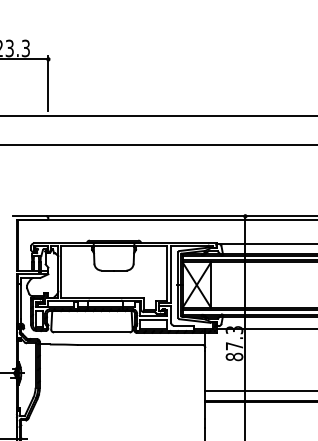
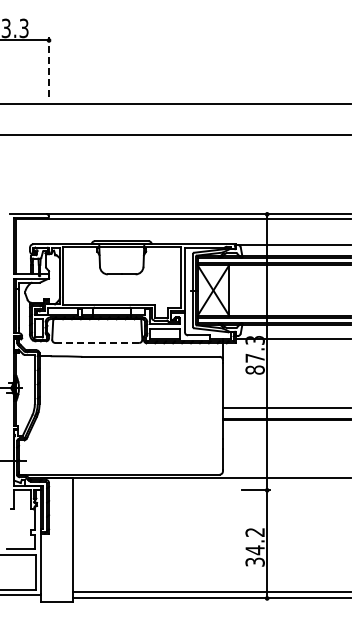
line: (48, 82) -> (49, 66), solid -> dashed
line: (92, 332) -> (97, 342), solid -> dashed

